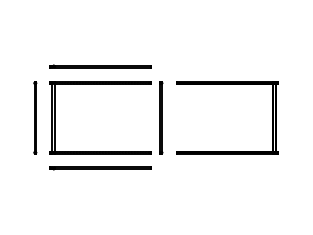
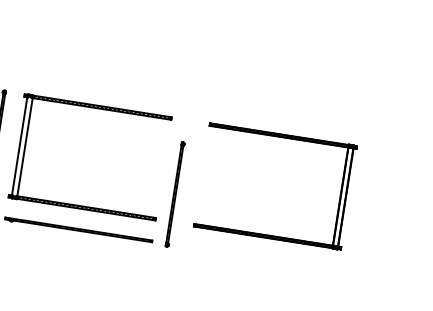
line: (100, 66) -> (102, 82), removed
line: (161, 117) -> (175, 193), moved

